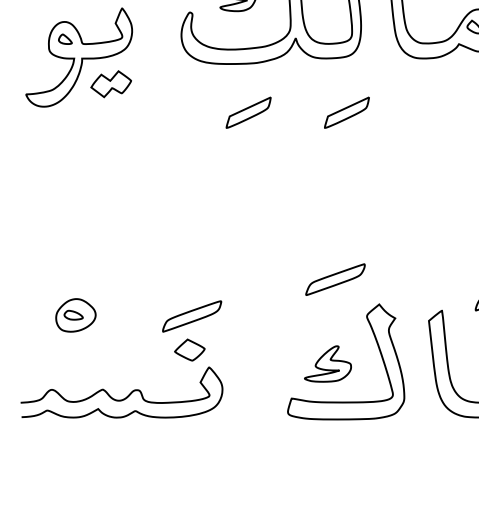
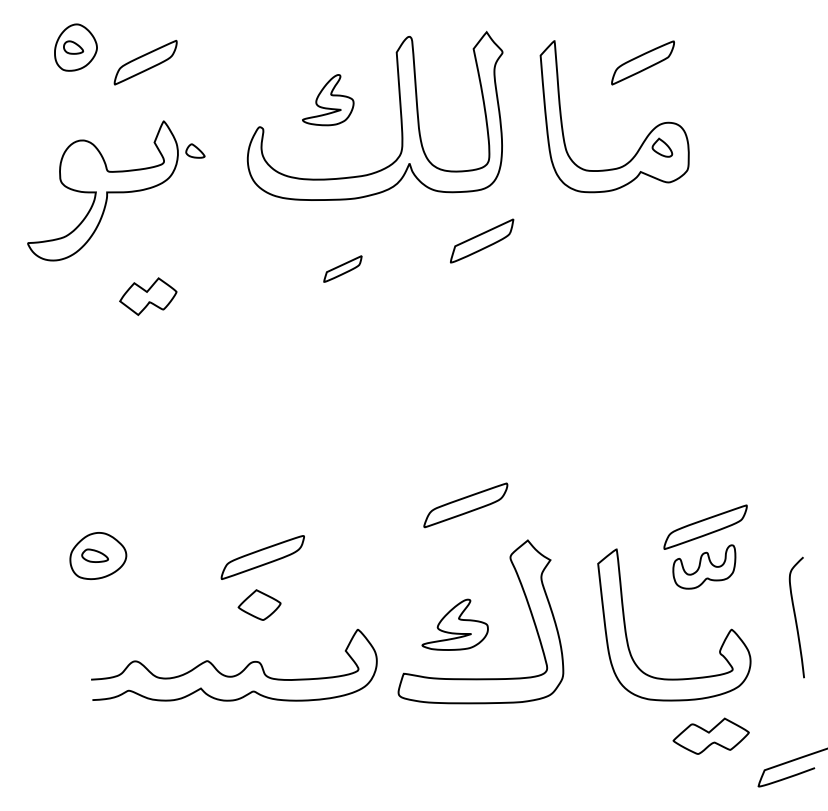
part: (65, 38) -> (195, 150), moved
part: (111, 84) -> (148, 296), moved
part: (248, 112) -> (342, 268), size x0.6
part: (347, 112) -> (482, 240), moved
curve: (126, 396) -> (240, 671), moved

